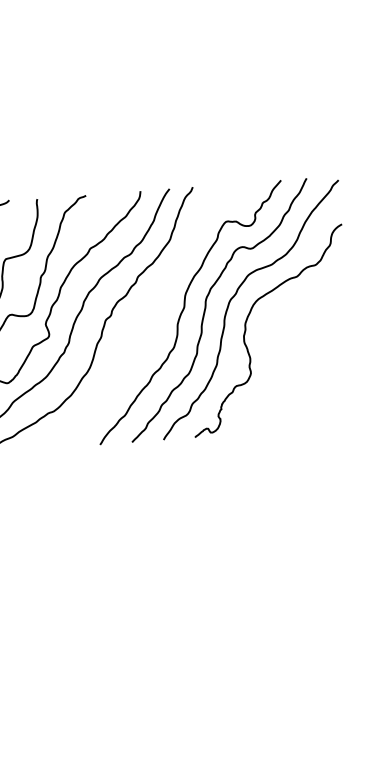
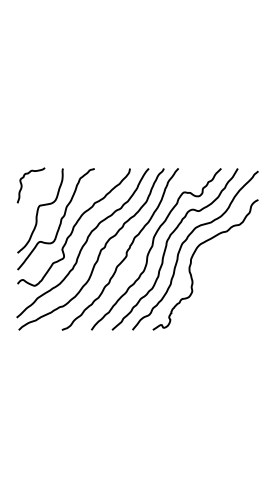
curve: (143, 321) -> (125, 252), added

